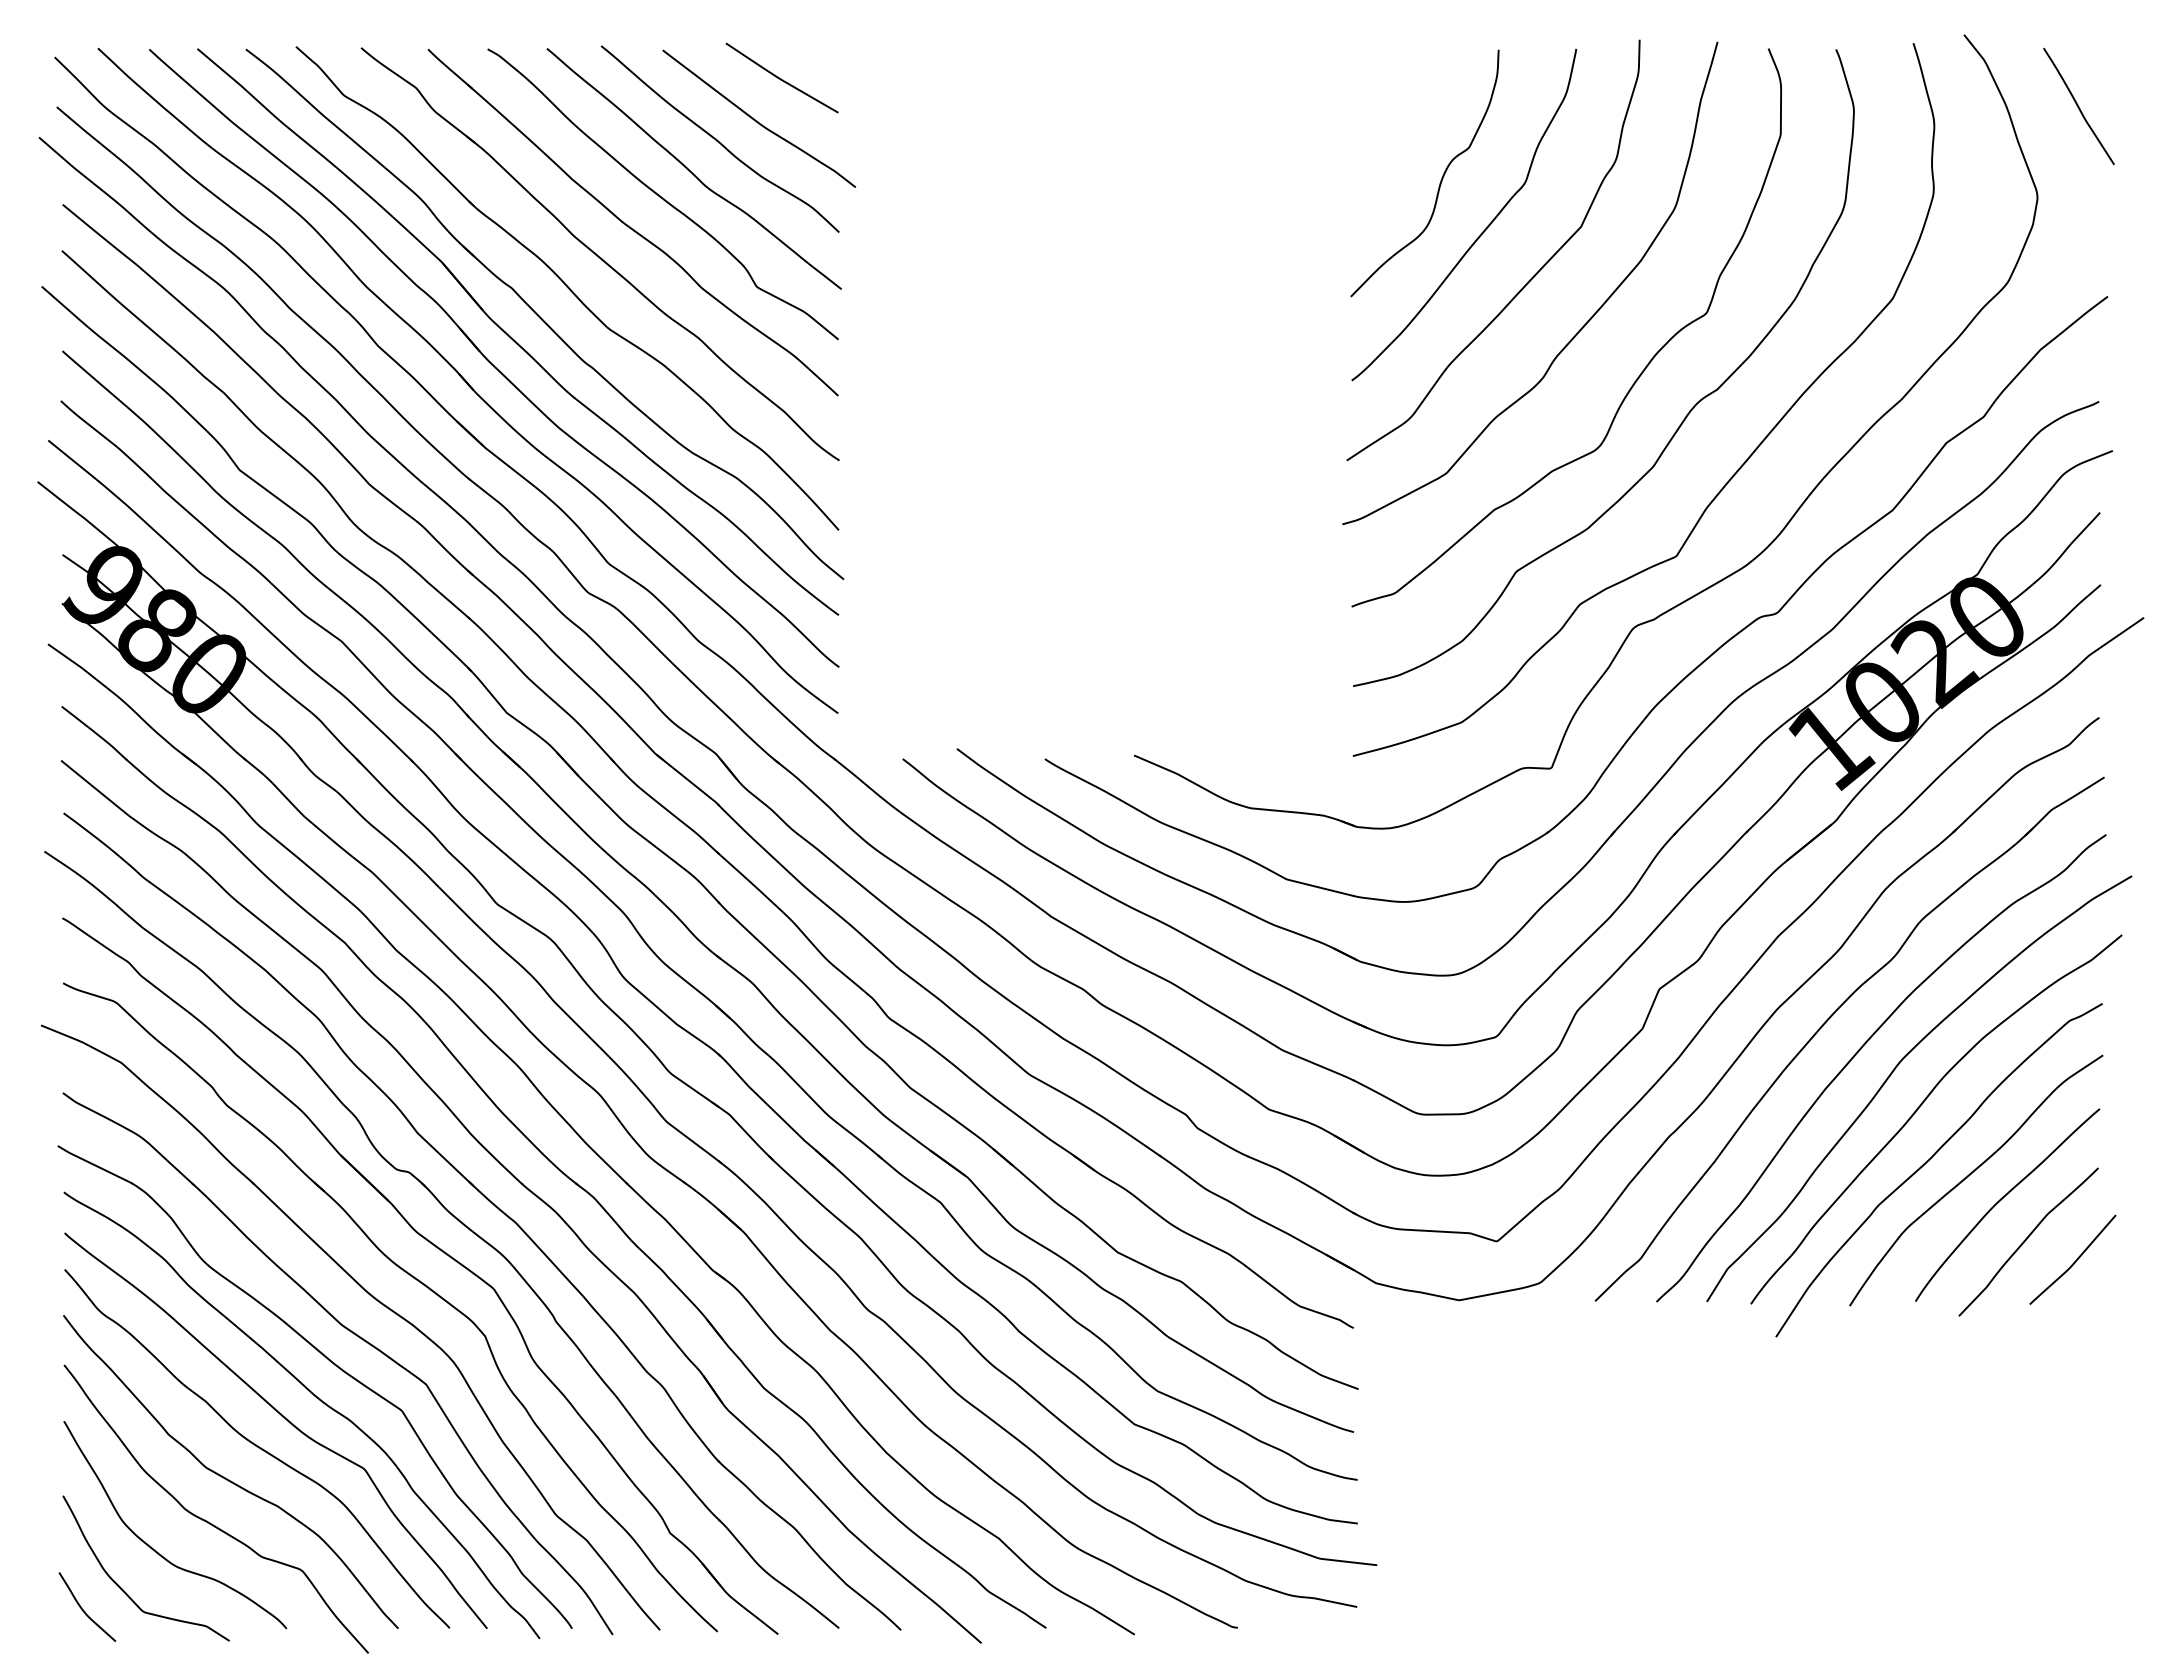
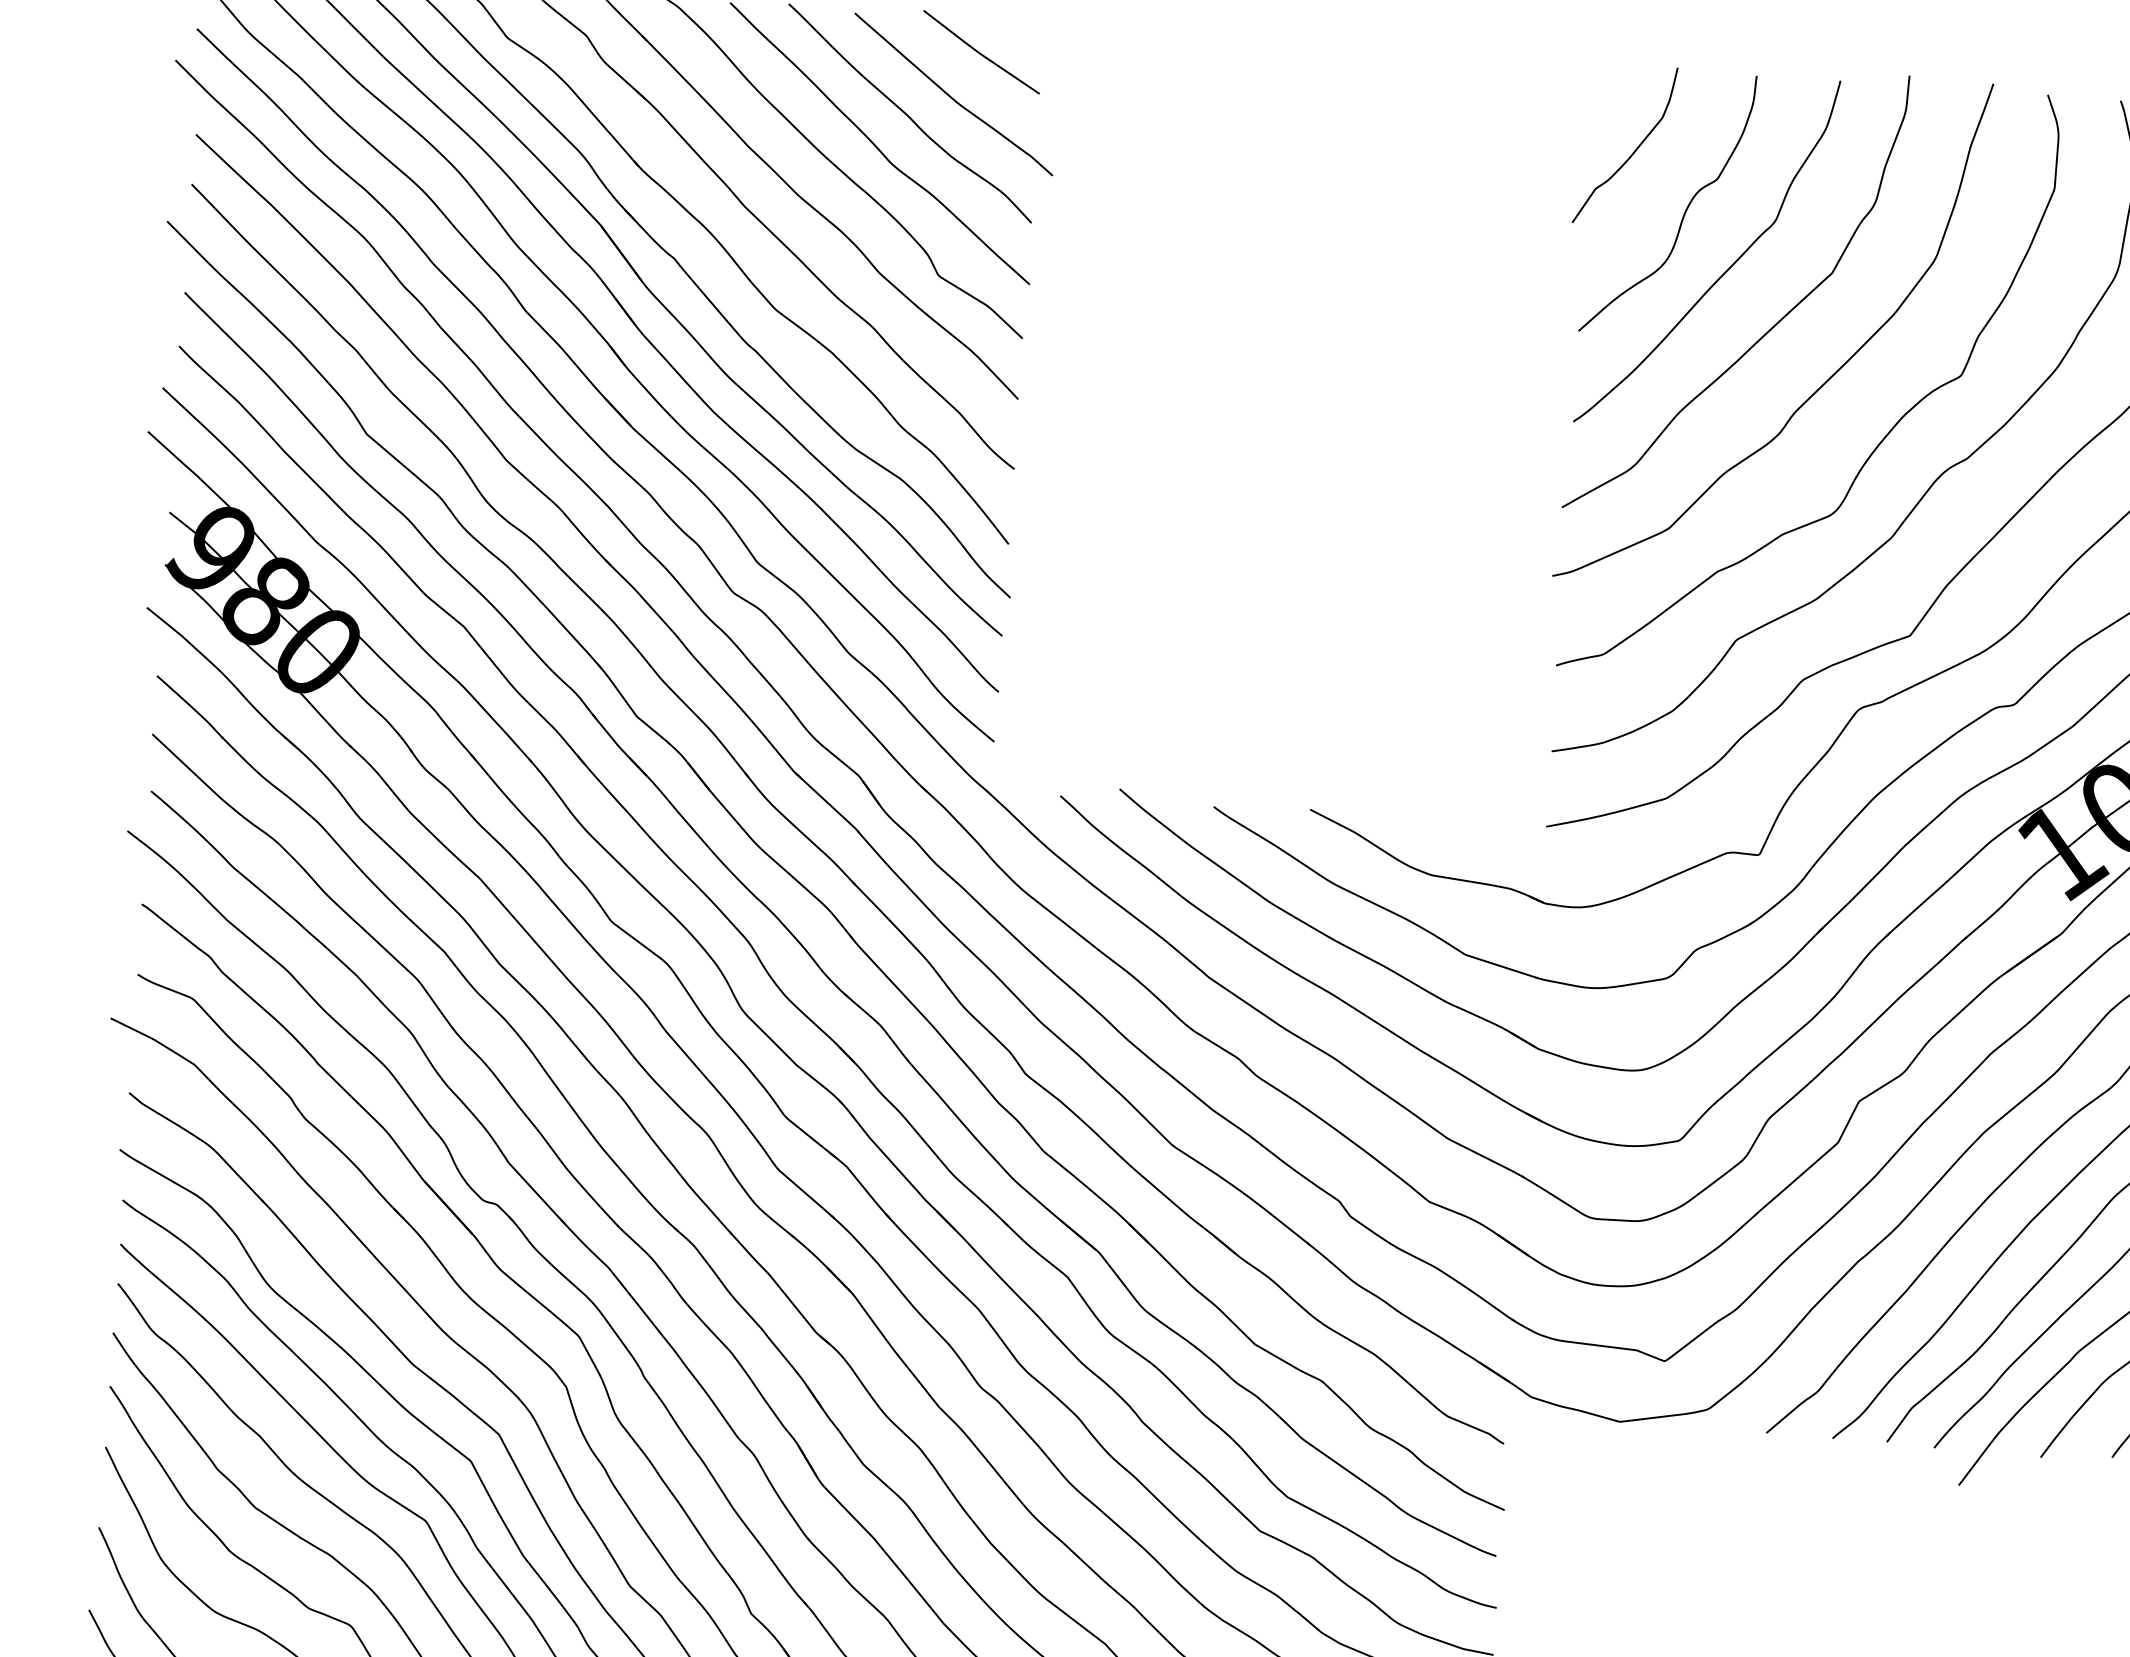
curve: (1390, 126) -> (1634, 150), added

